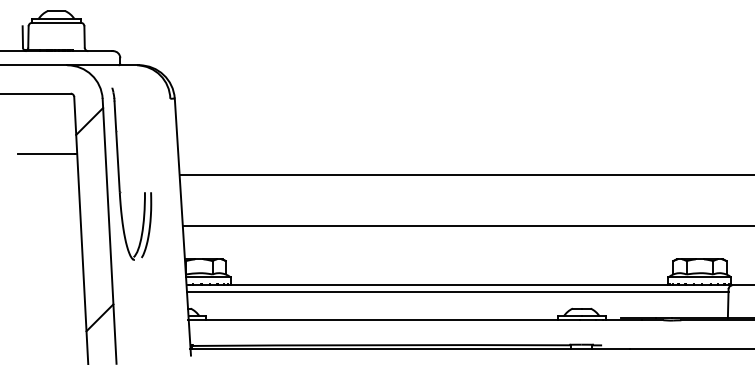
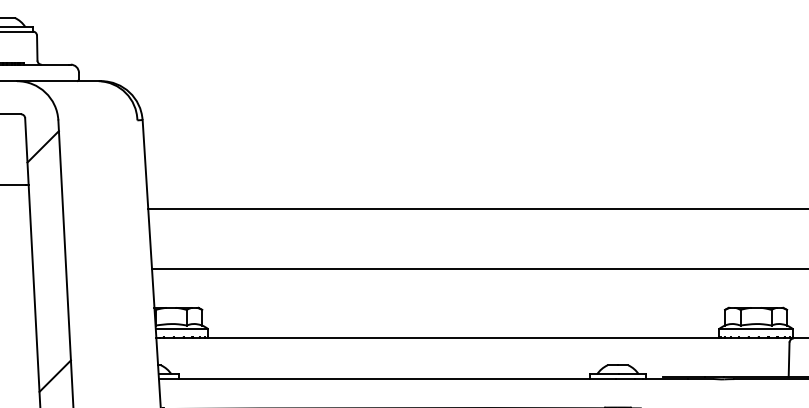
part: (119, 173) -> (78, 207), removed
line: (457, 291) -> (472, 345), removed

